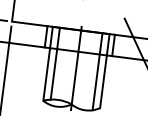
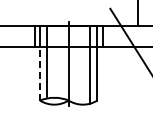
line: (47, 75) -> (40, 74), solid -> dashed

